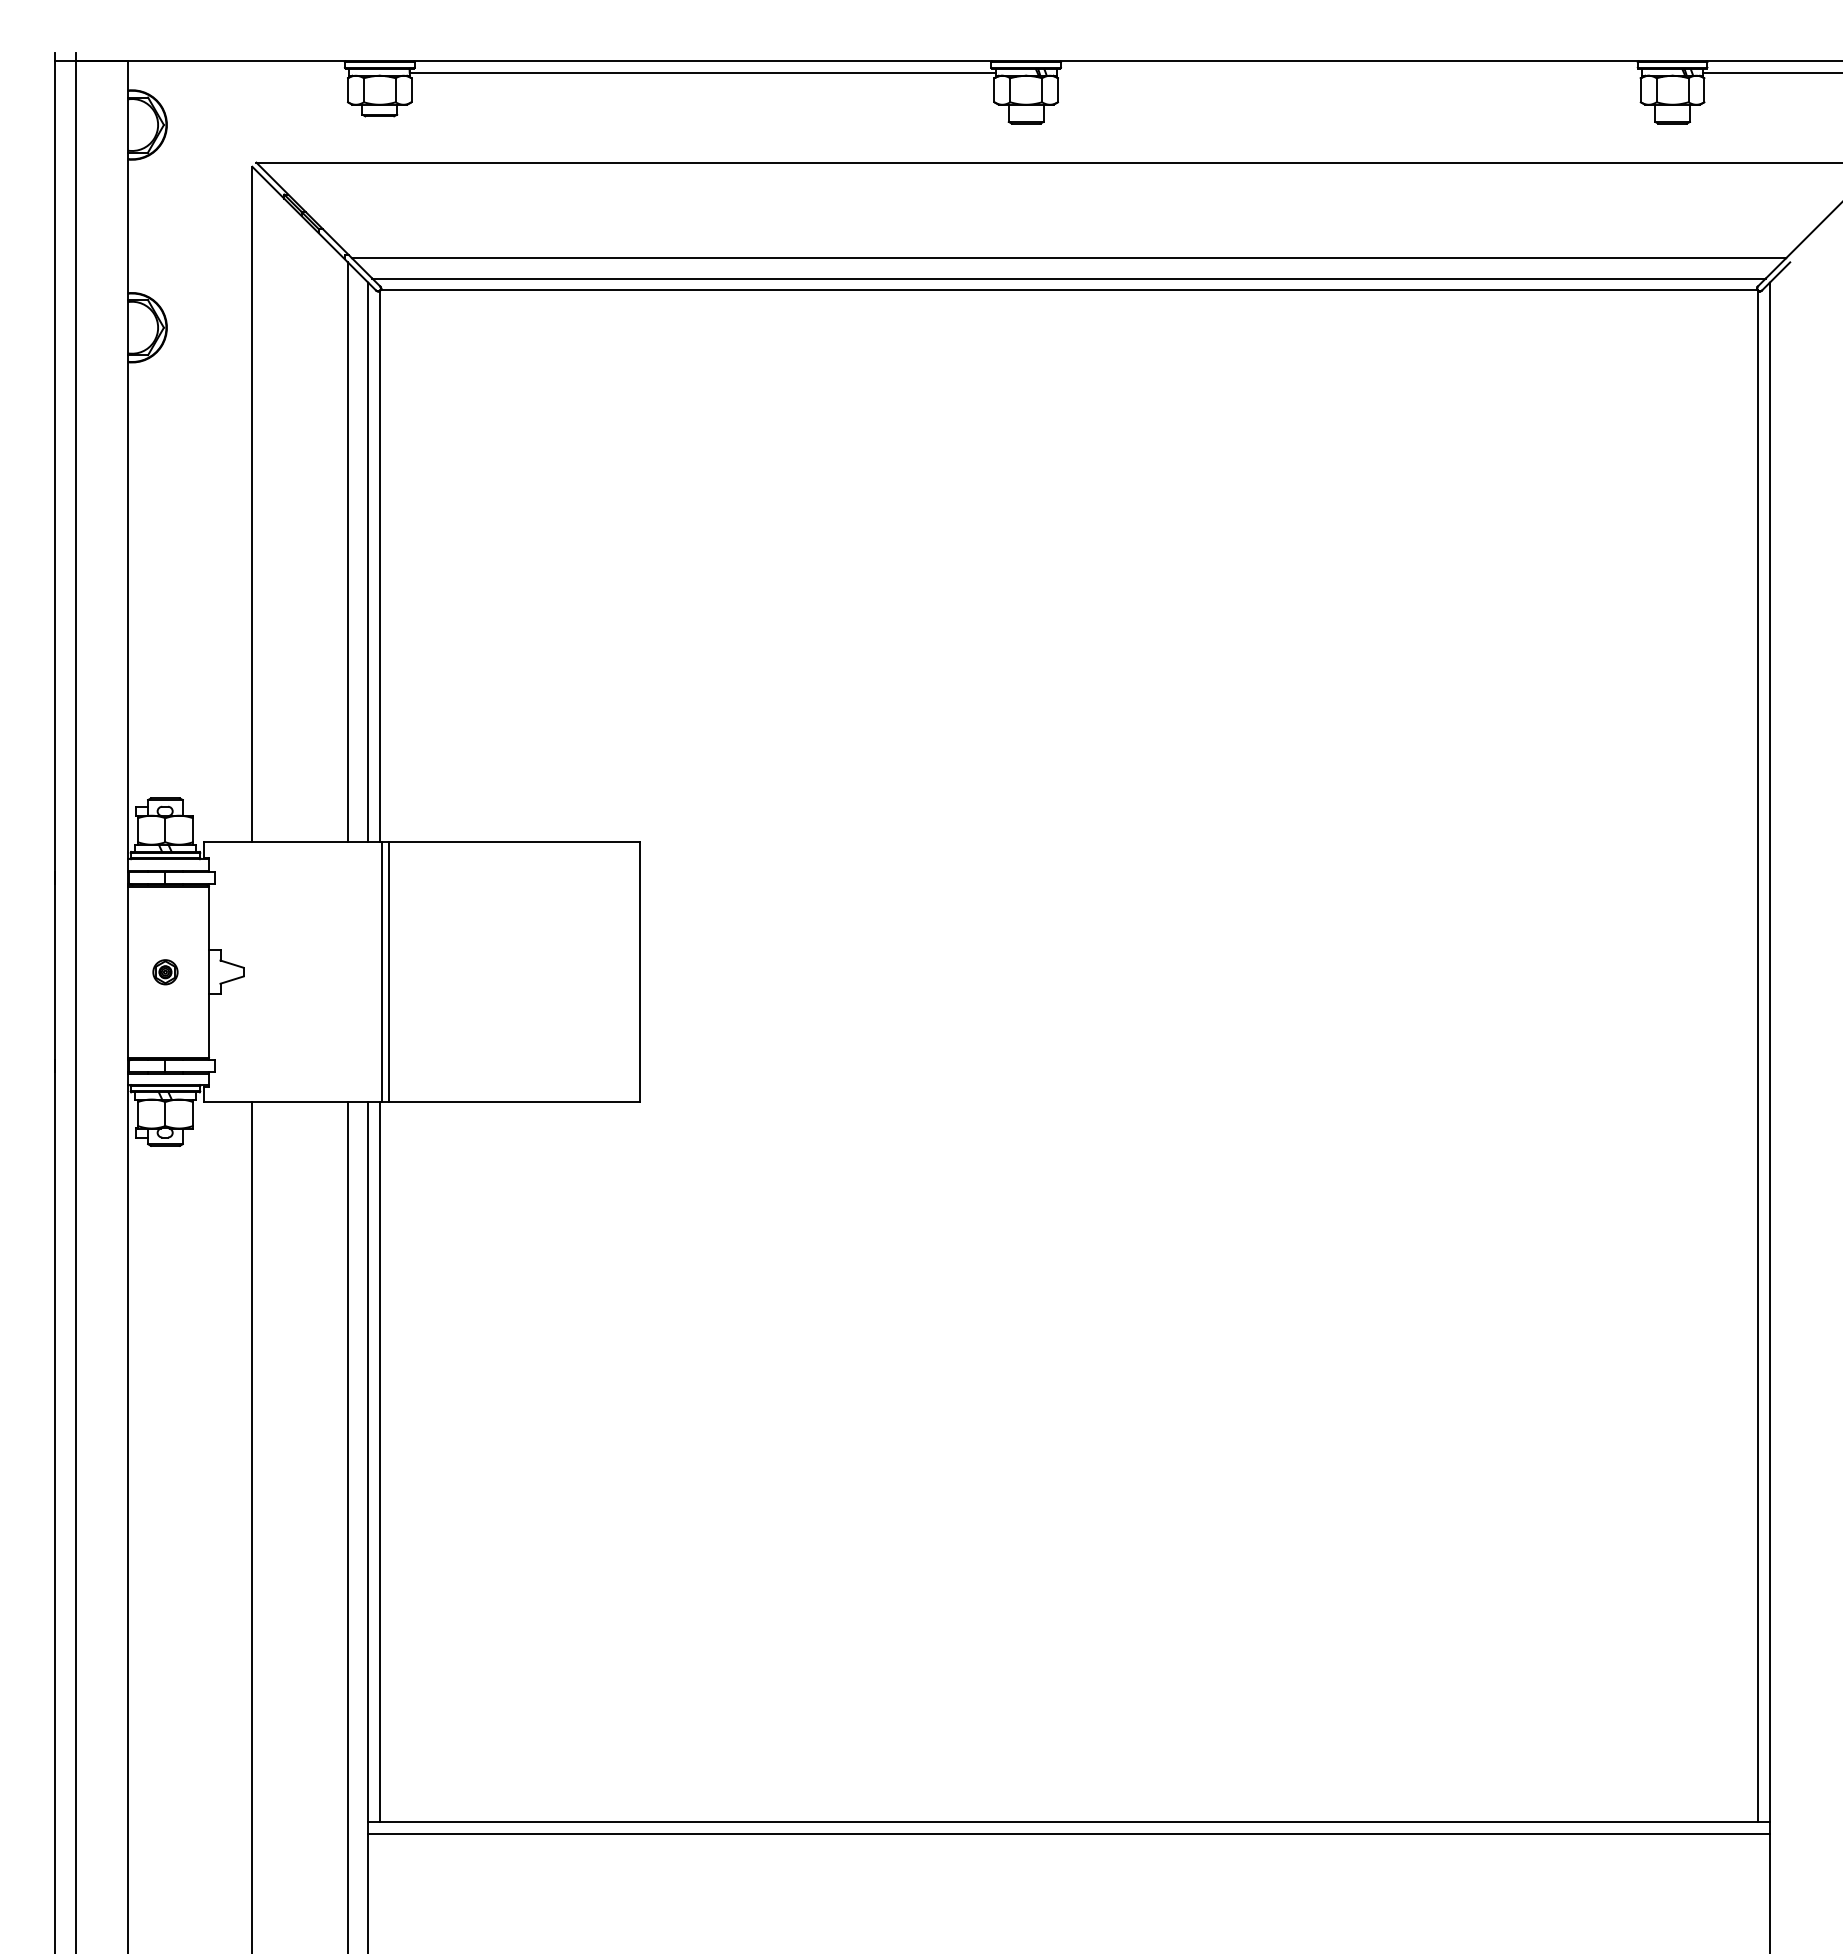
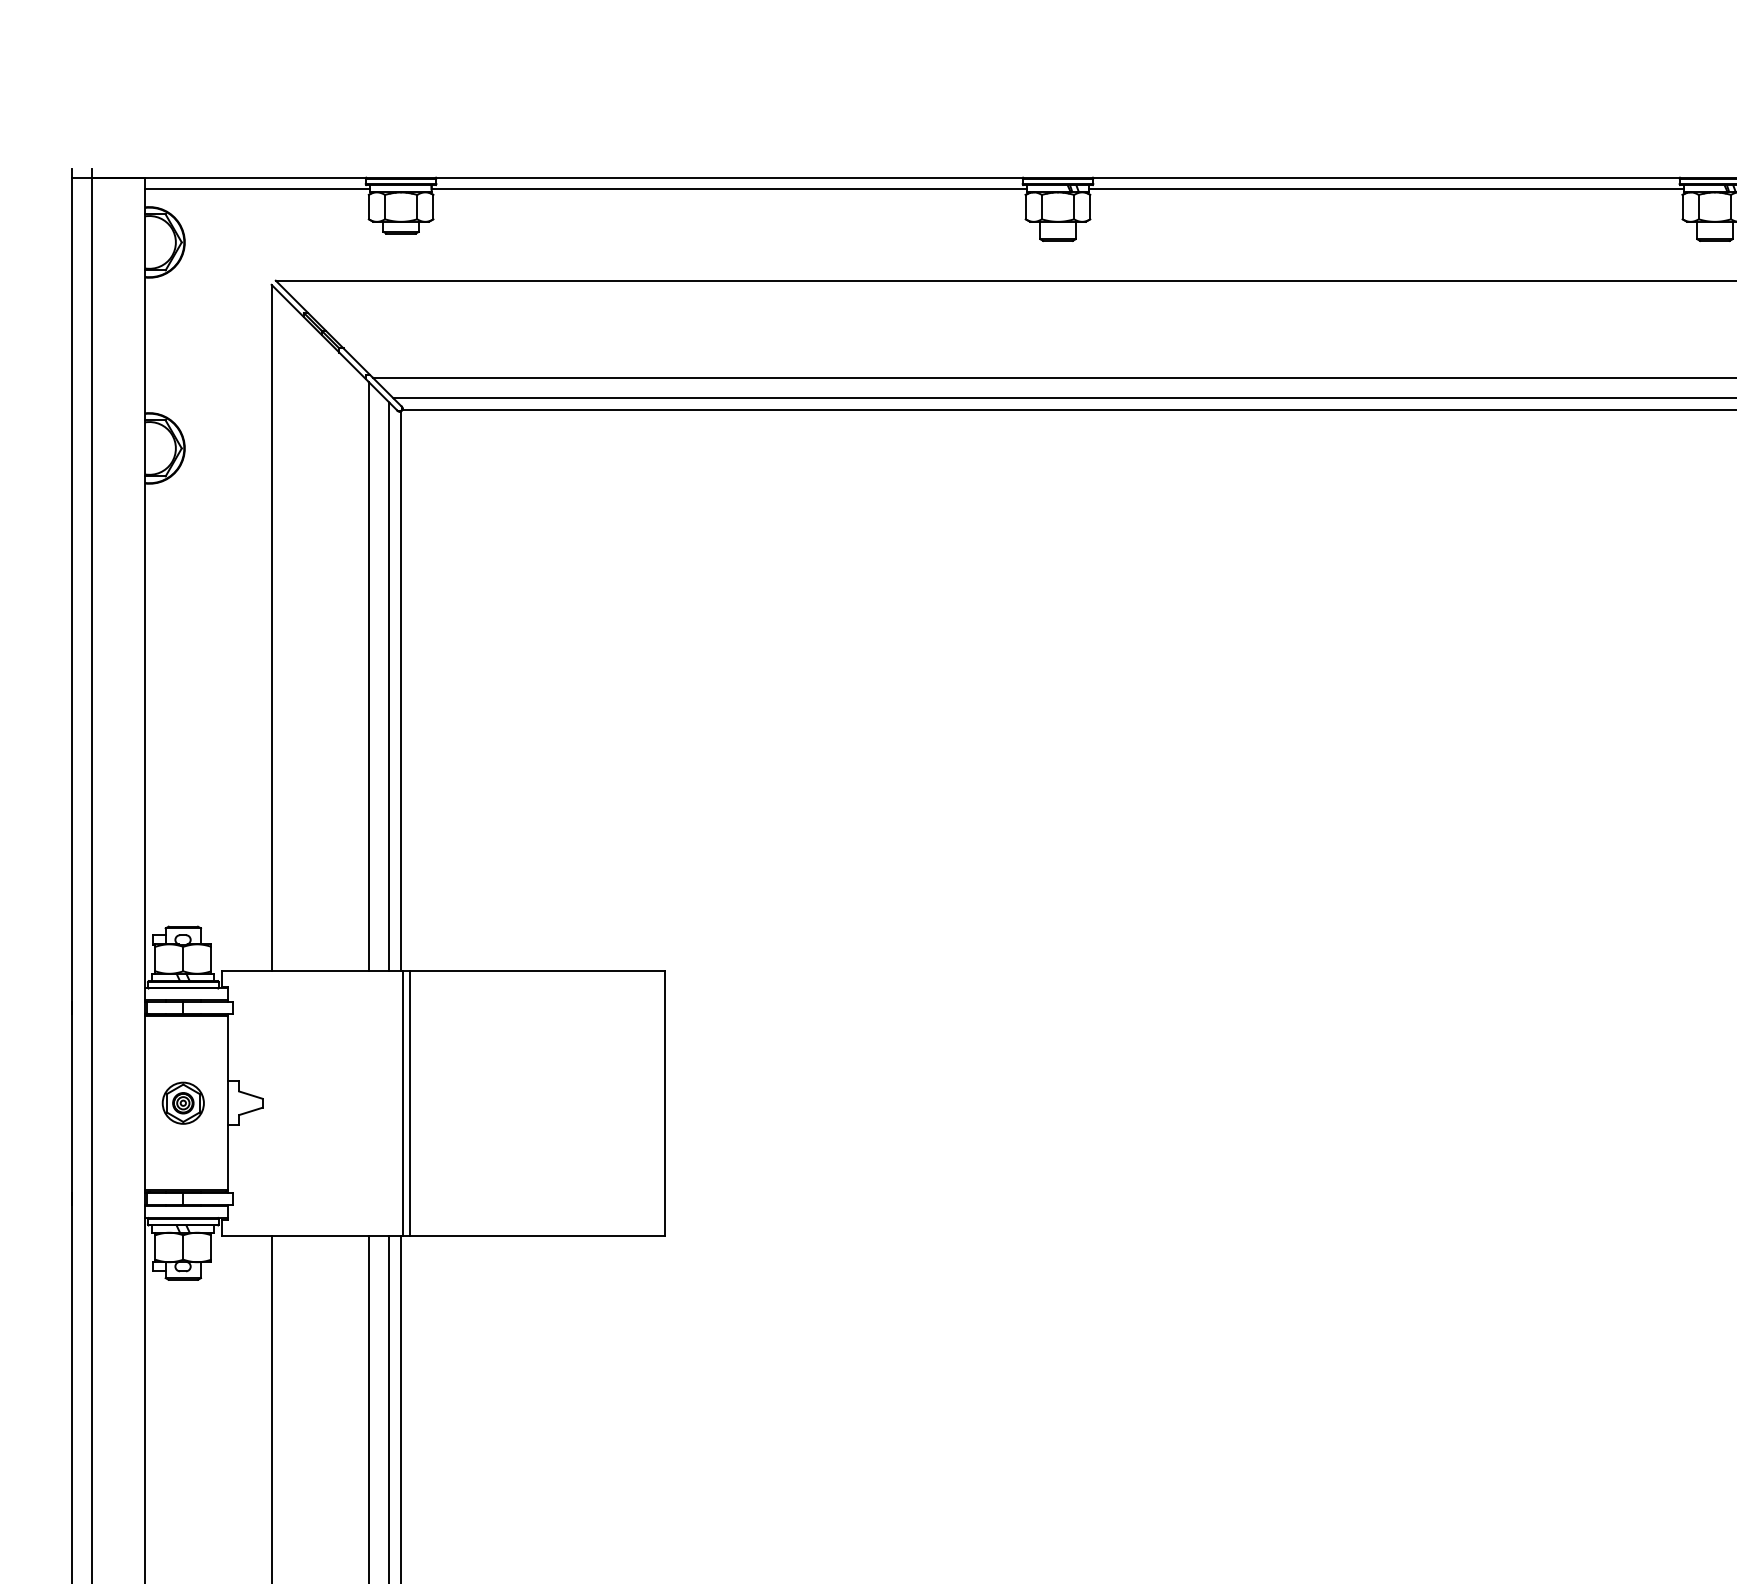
line: (238, 72) -> (257, 189), added
line: (1349, 72) -> (1386, 189), added
part: (165, 972) -> (183, 1103), size x1.67

